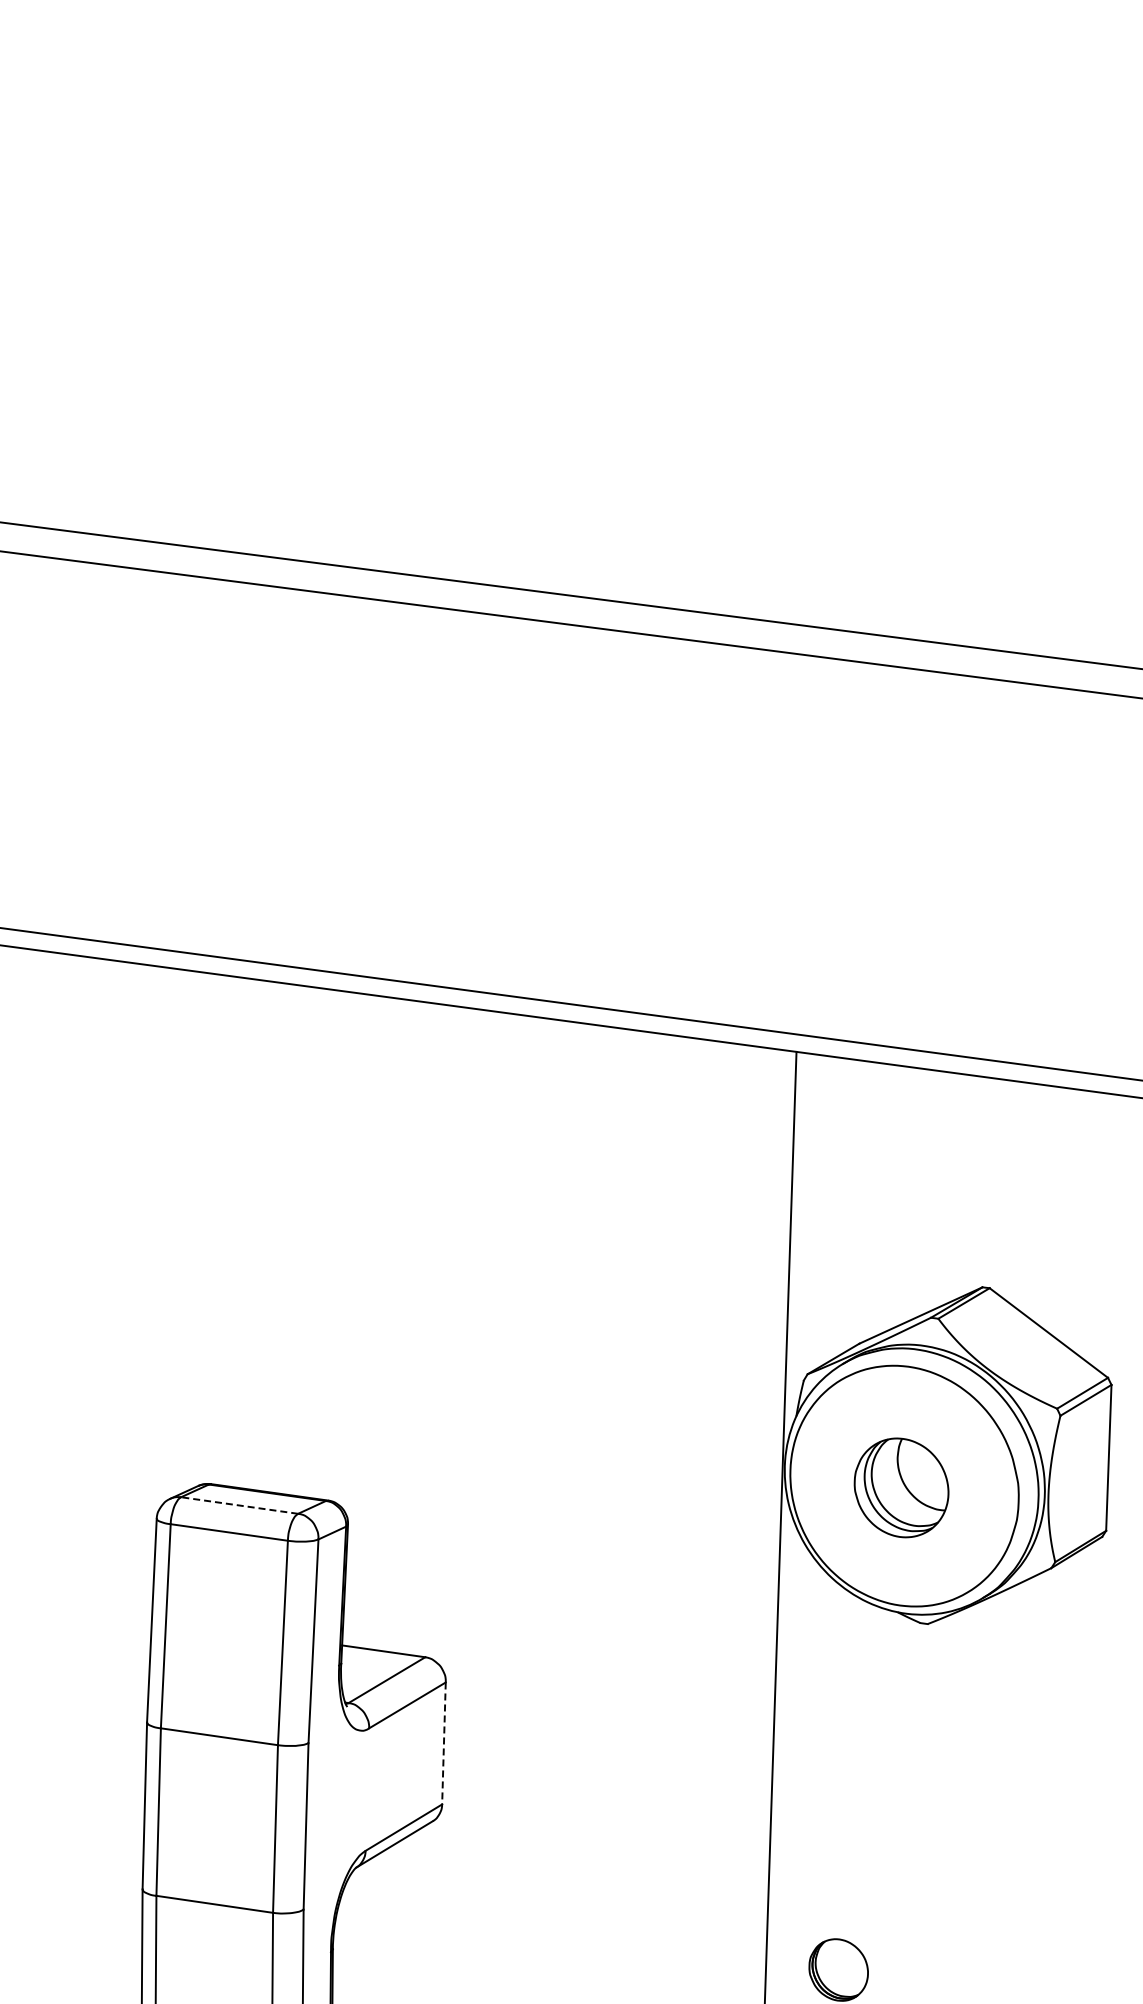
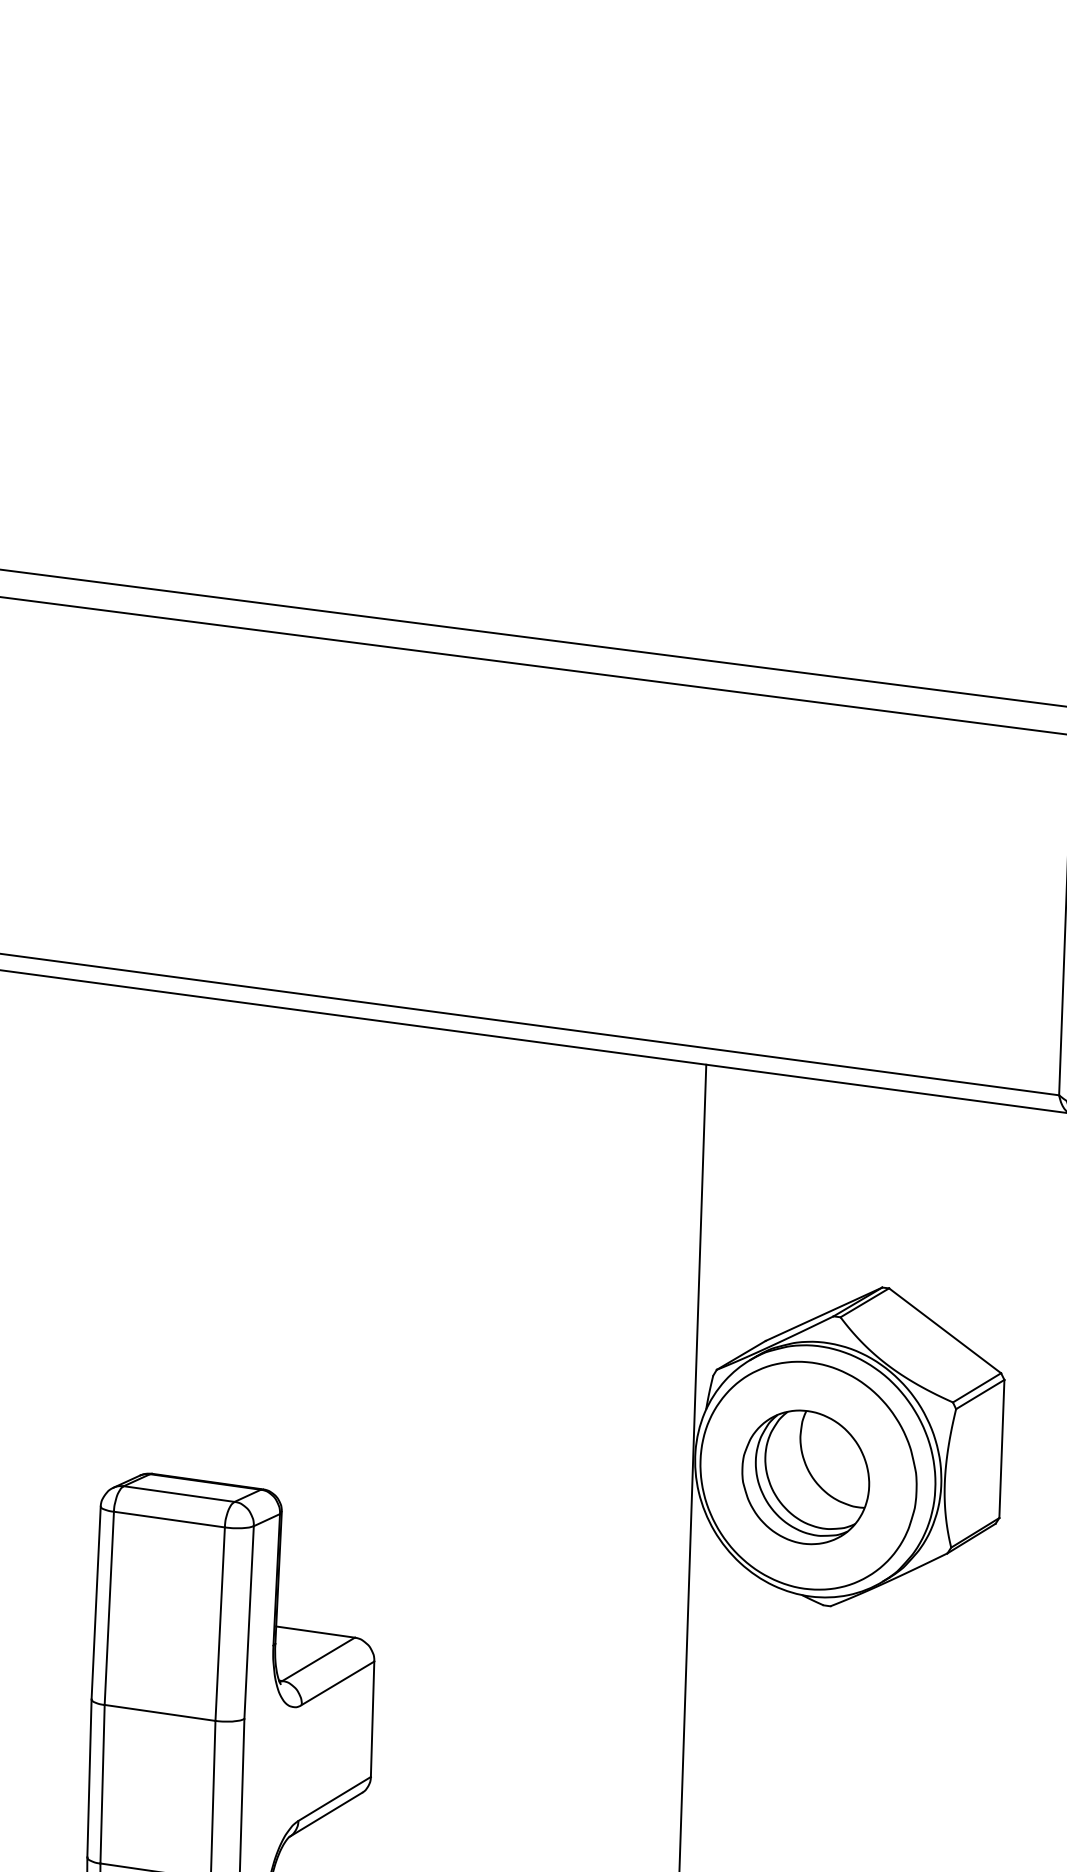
part: (901, 1487) -> (805, 1477), size x1.43
line: (239, 1505) -> (179, 1494), dashed -> solid
line: (443, 1743) -> (372, 1719), dashed -> solid

